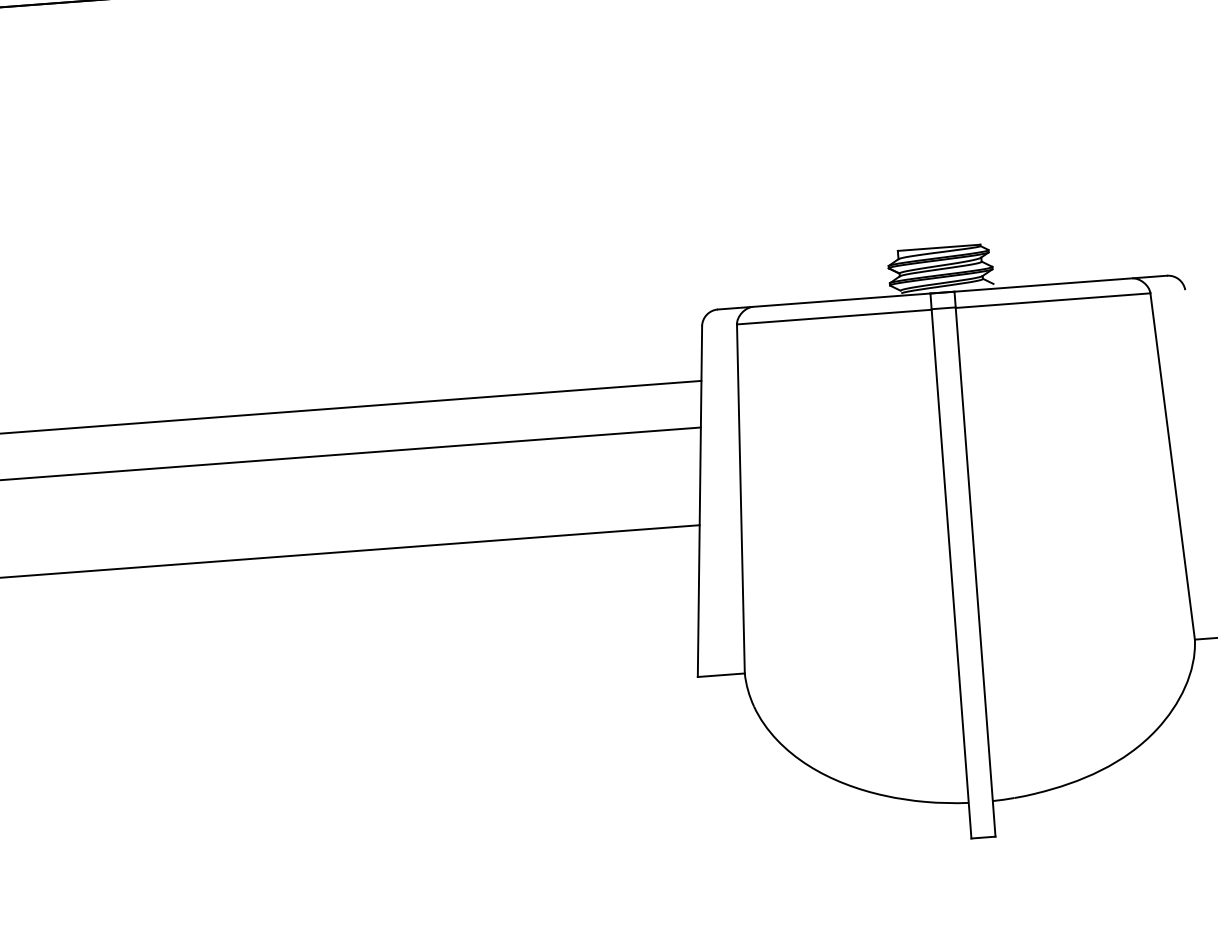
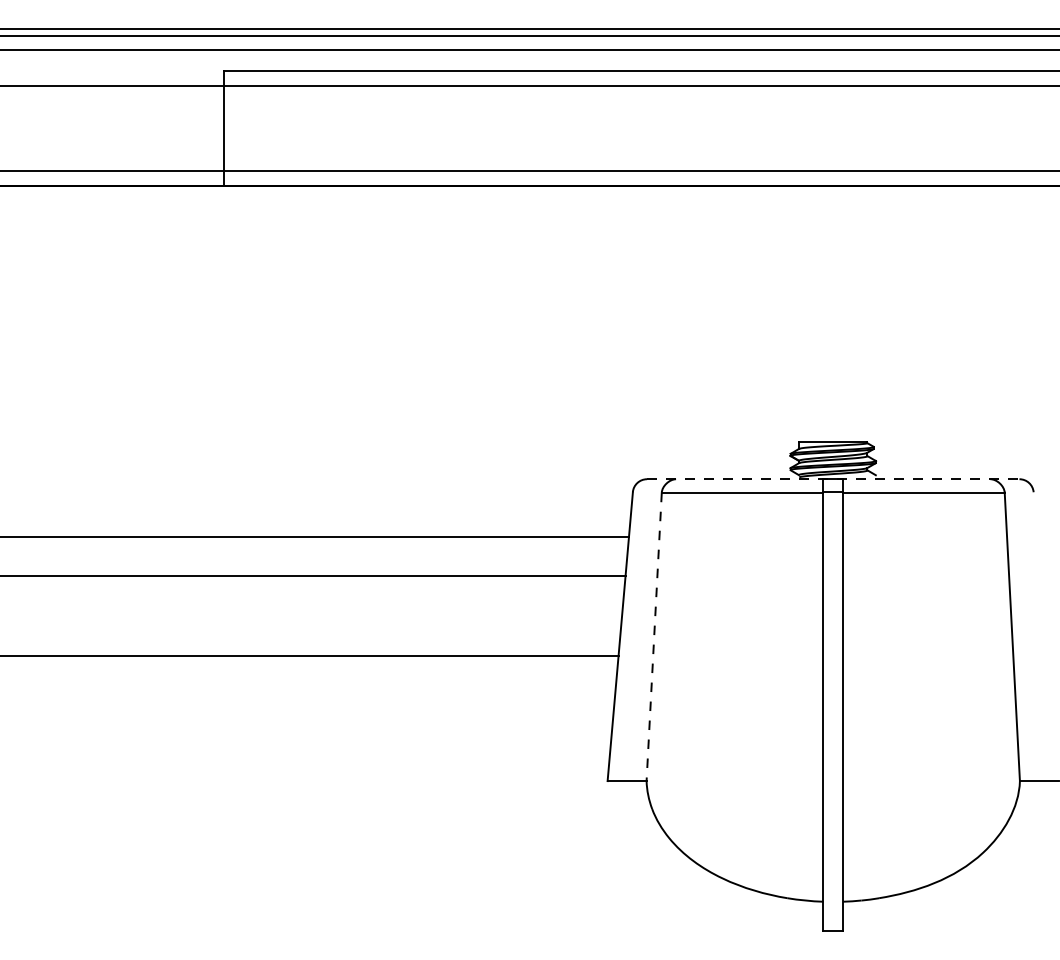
line: (942, 292) -> (833, 479), solid -> dashed
line: (741, 499) -> (654, 637), solid -> dashed

